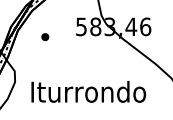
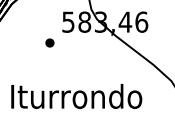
part: (45, 37) -> (50, 43), moved

